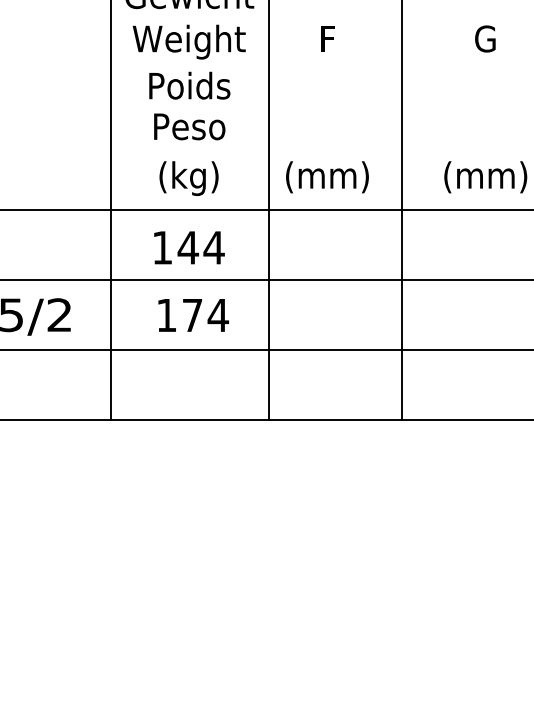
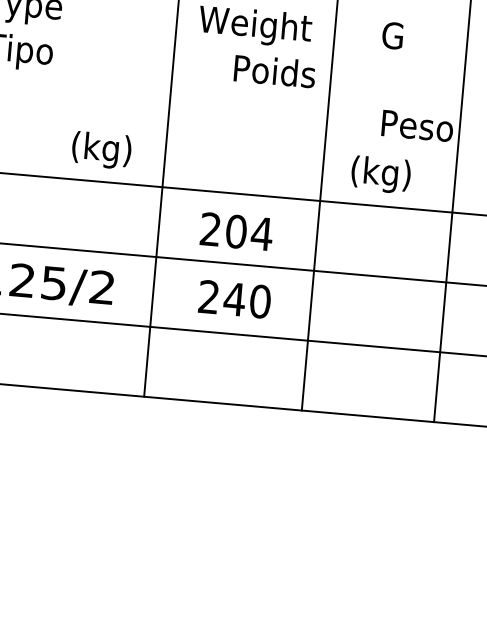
text: (326, 38) -> (392, 35), F -> G
text: (189, 85) -> (274, 71), moved
text: (189, 126) -> (417, 125), moved
text: (188, 178) -> (101, 150), moved
text: (327, 178) -> (381, 174), (mm) -> (kg)
text: (175, 247) -> (223, 230), 144 -> 204
text: (193, 315) -> (235, 299), 174 -> 240

